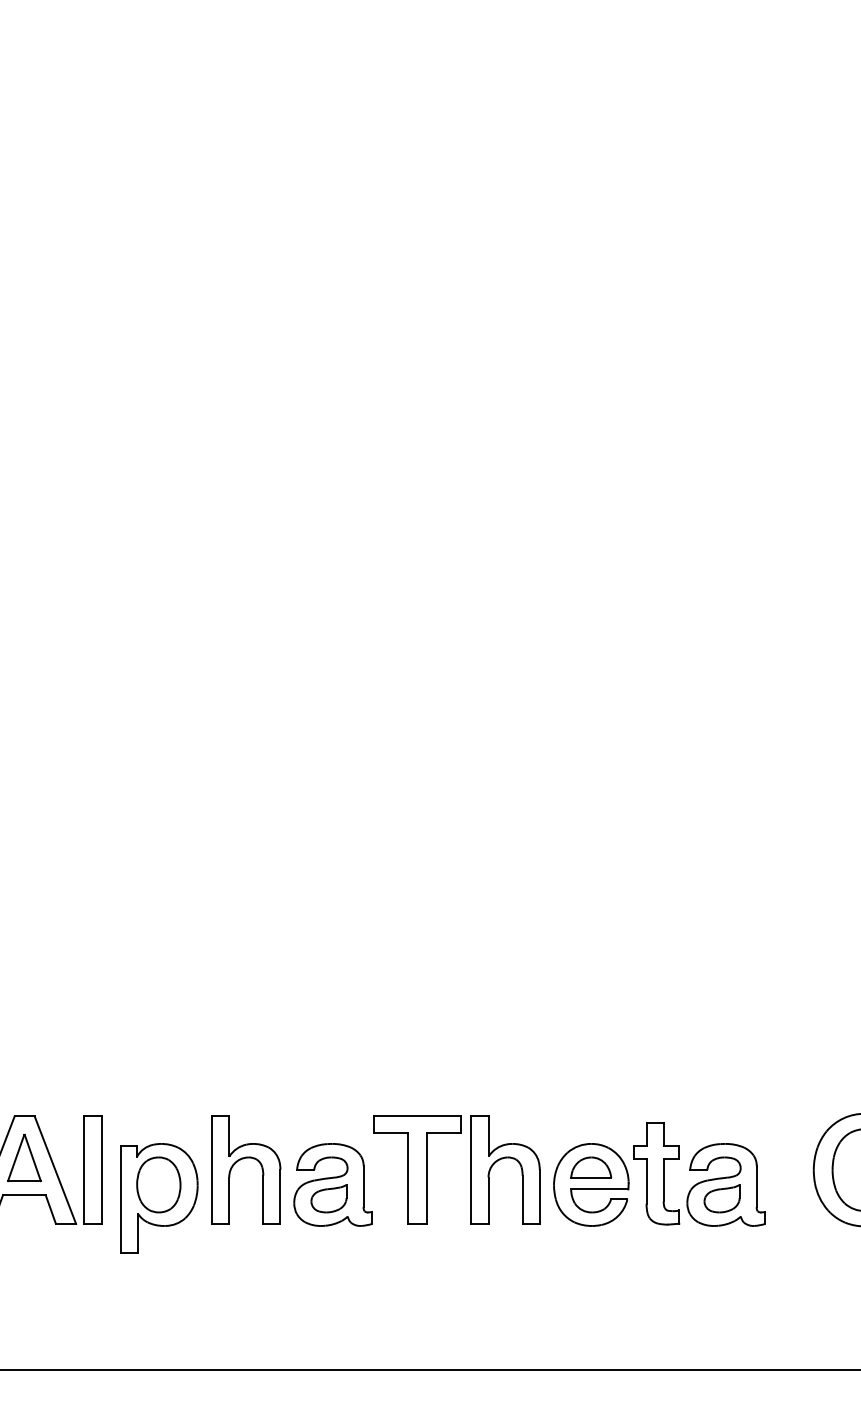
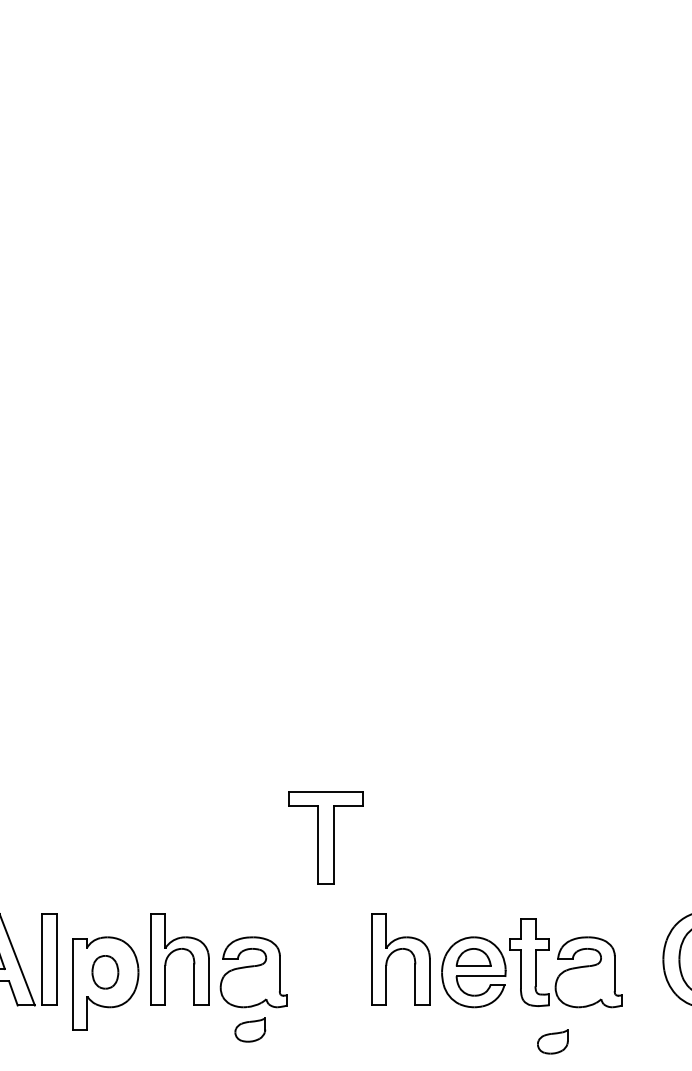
part: (417, 1169) -> (325, 837), moved
part: (158, 1184) -> (105, 971), size x0.7
part: (328, 1198) -> (249, 1029), moved
part: (721, 1198) -> (552, 1041), moved

